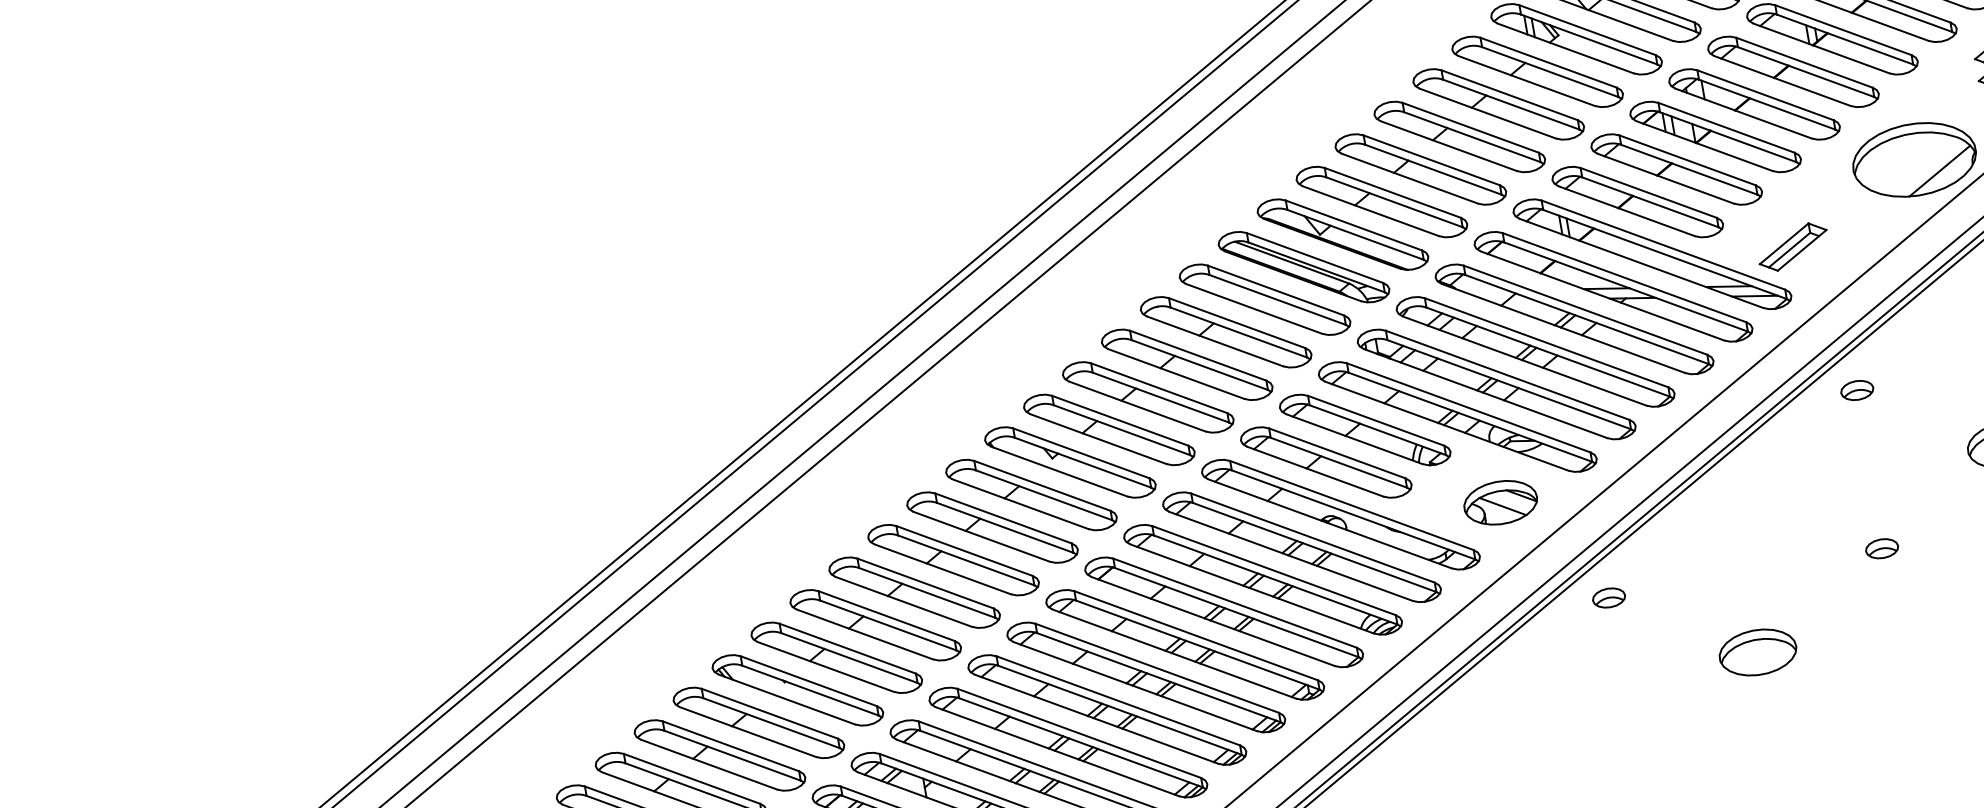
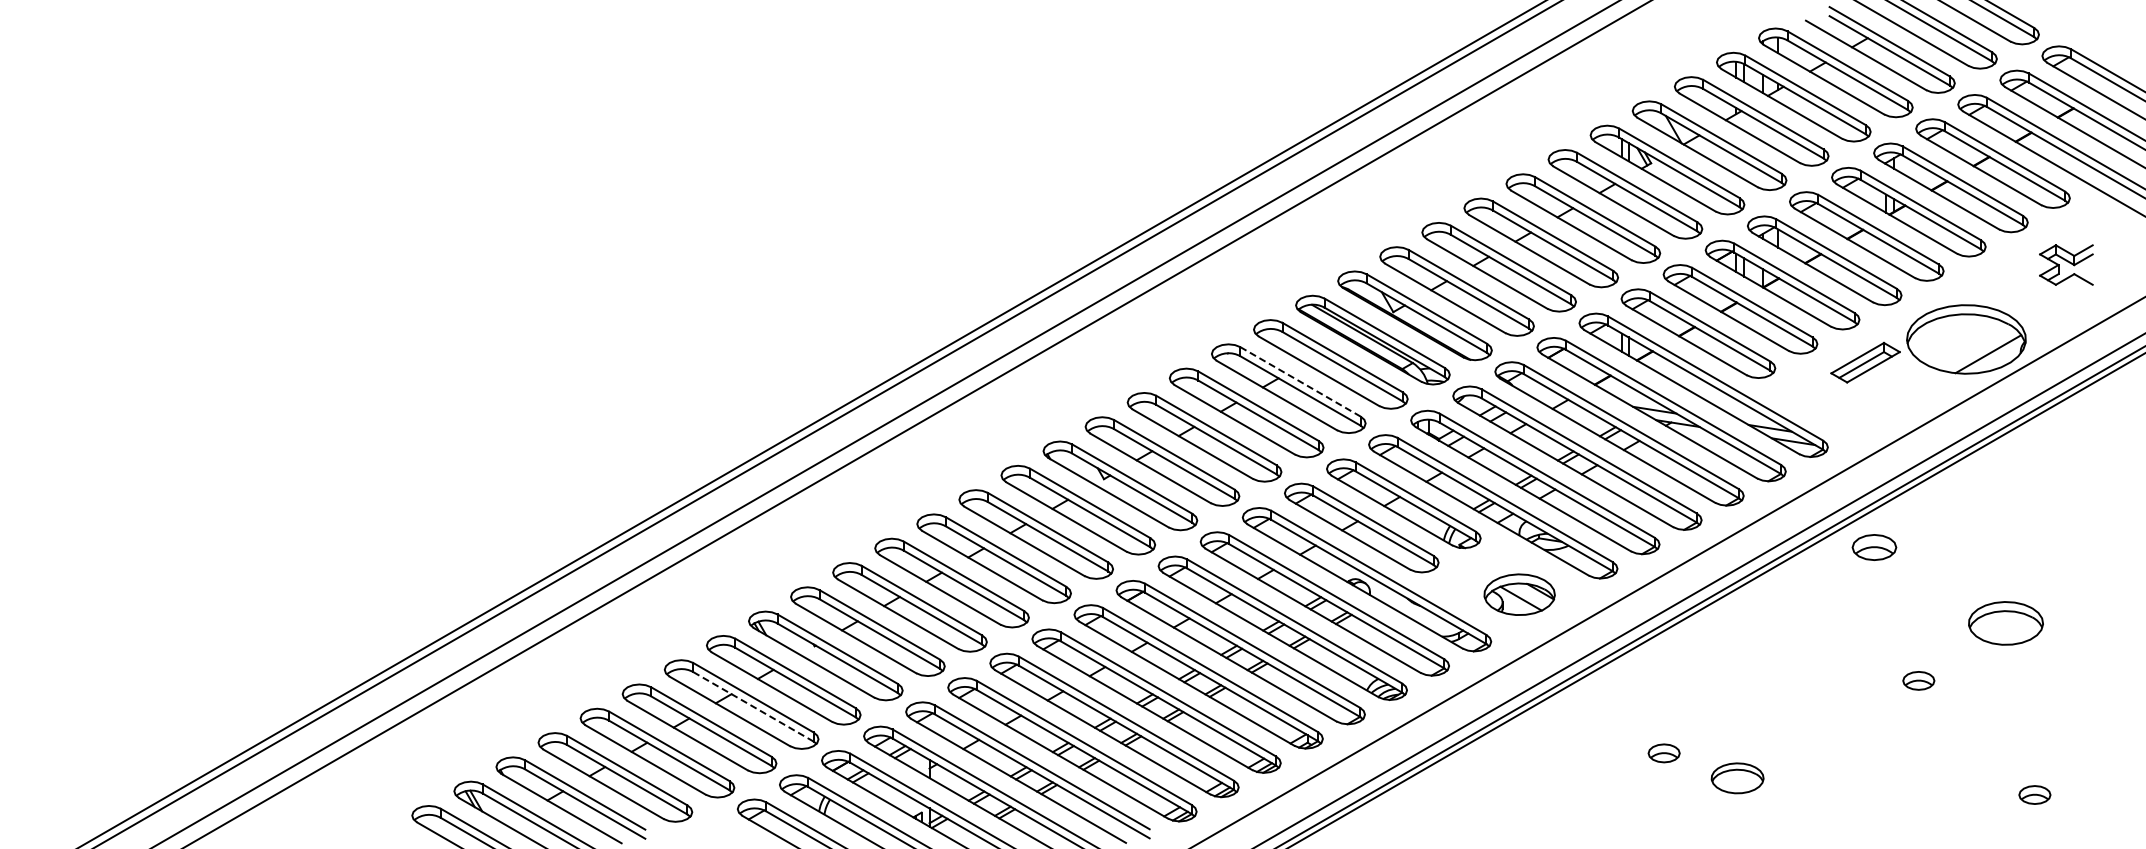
part: (1793, 246) -> (1865, 362), moved
line: (1236, 322) -> (1300, 381), solid -> dashed
part: (1857, 390) -> (1874, 547), size x1.4
part: (1881, 548) -> (1918, 680), moved
part: (1608, 598) -> (1663, 753), moved
part: (1757, 652) -> (1737, 778), size x0.7
line: (732, 756) -> (753, 707), solid -> dashed

